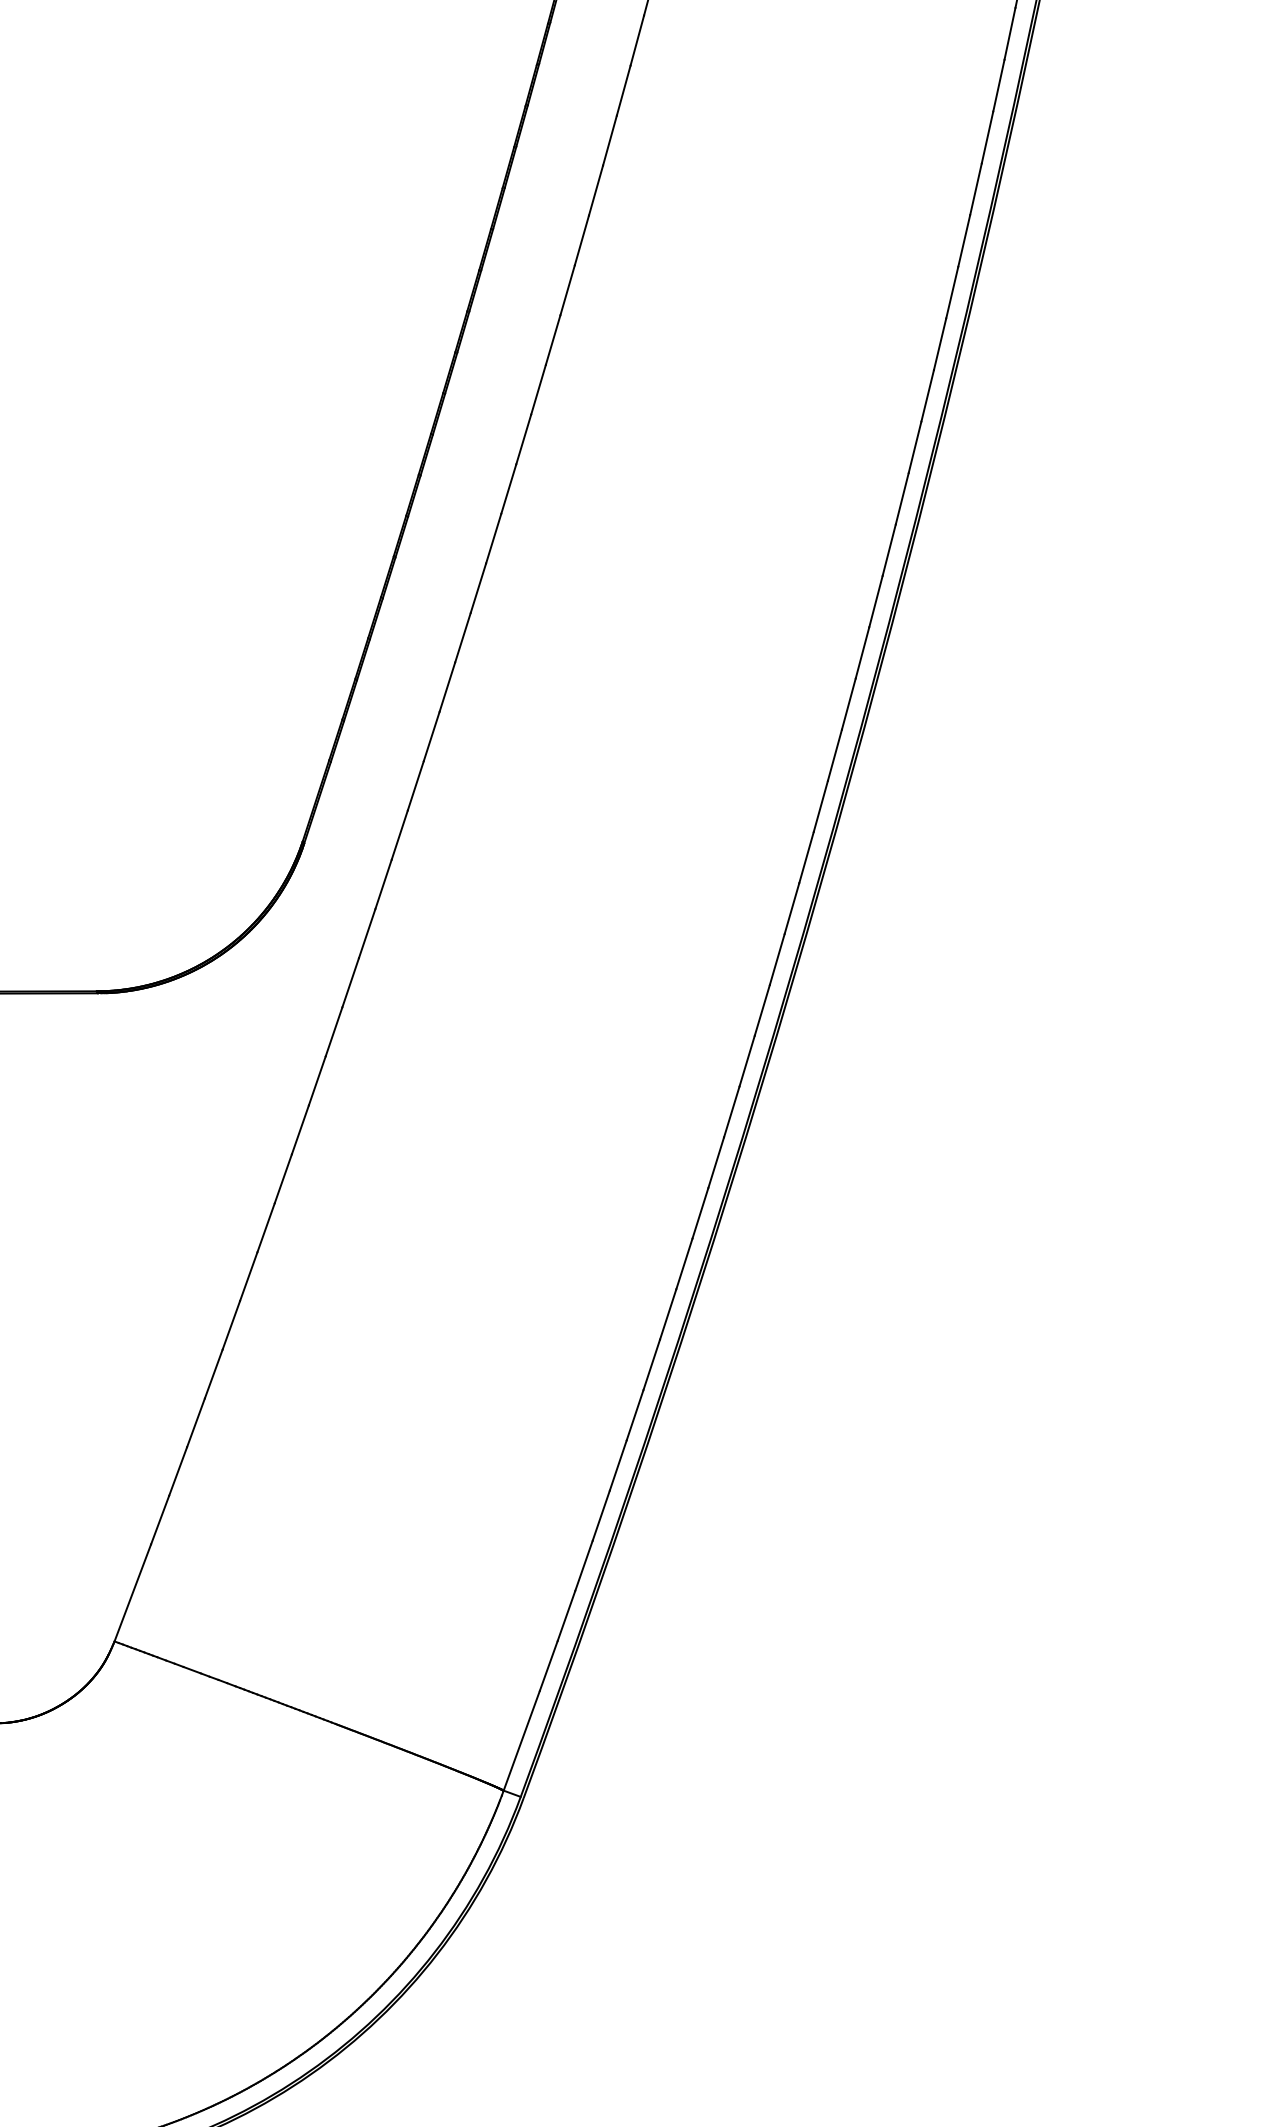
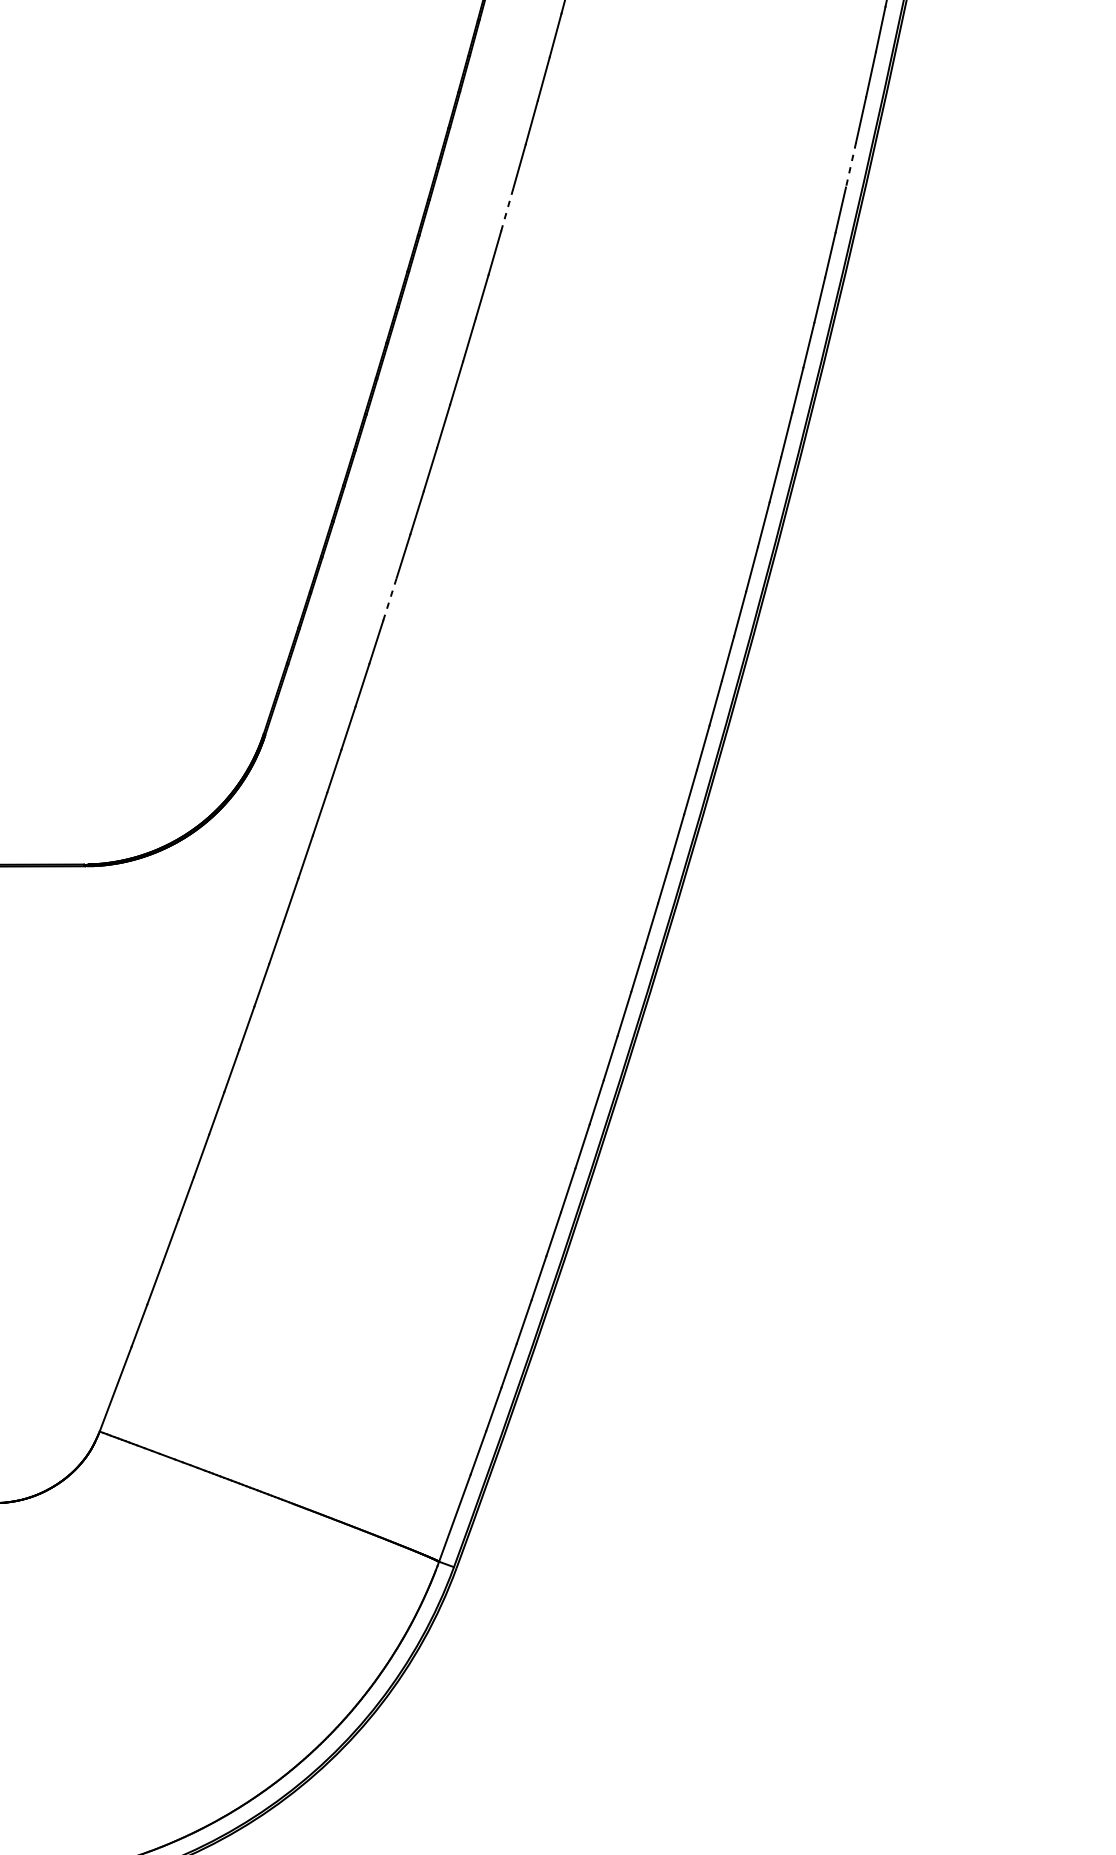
line: (975, 189) -> (850, 165), solid -> dashed
line: (581, 240) -> (506, 209), solid -> dashed
line: (447, 687) -> (390, 599), solid -> dashed

